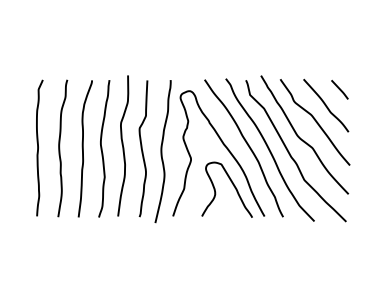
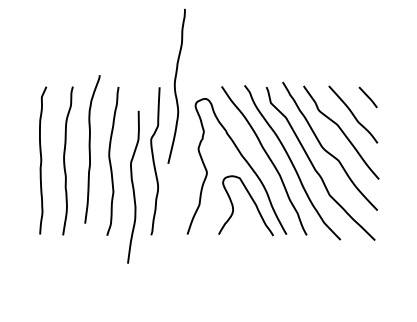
curve: (123, 145) -> (133, 186), moved
curve: (83, 148) -> (90, 149), moved
curve: (162, 151) -> (175, 86), moved

